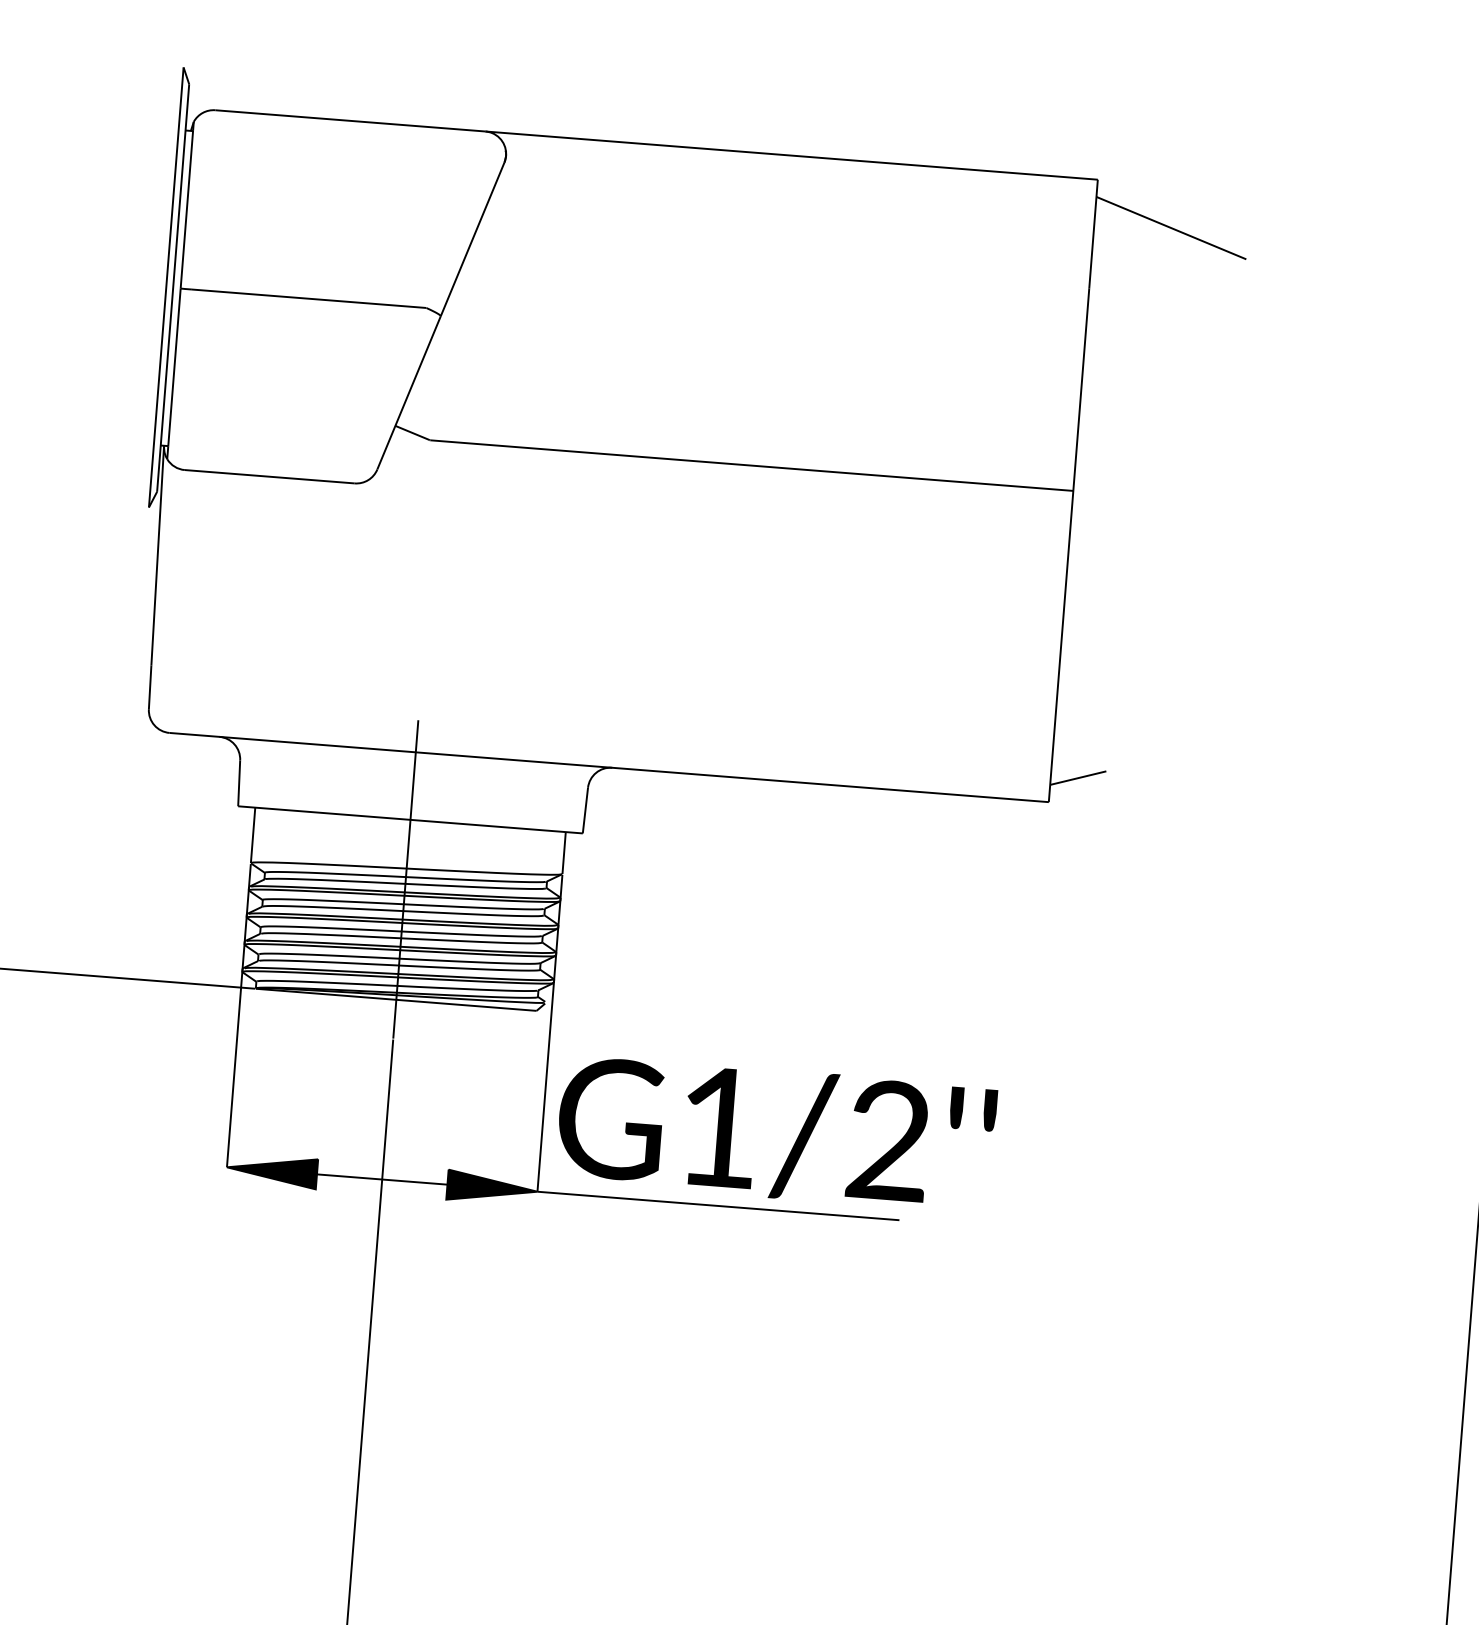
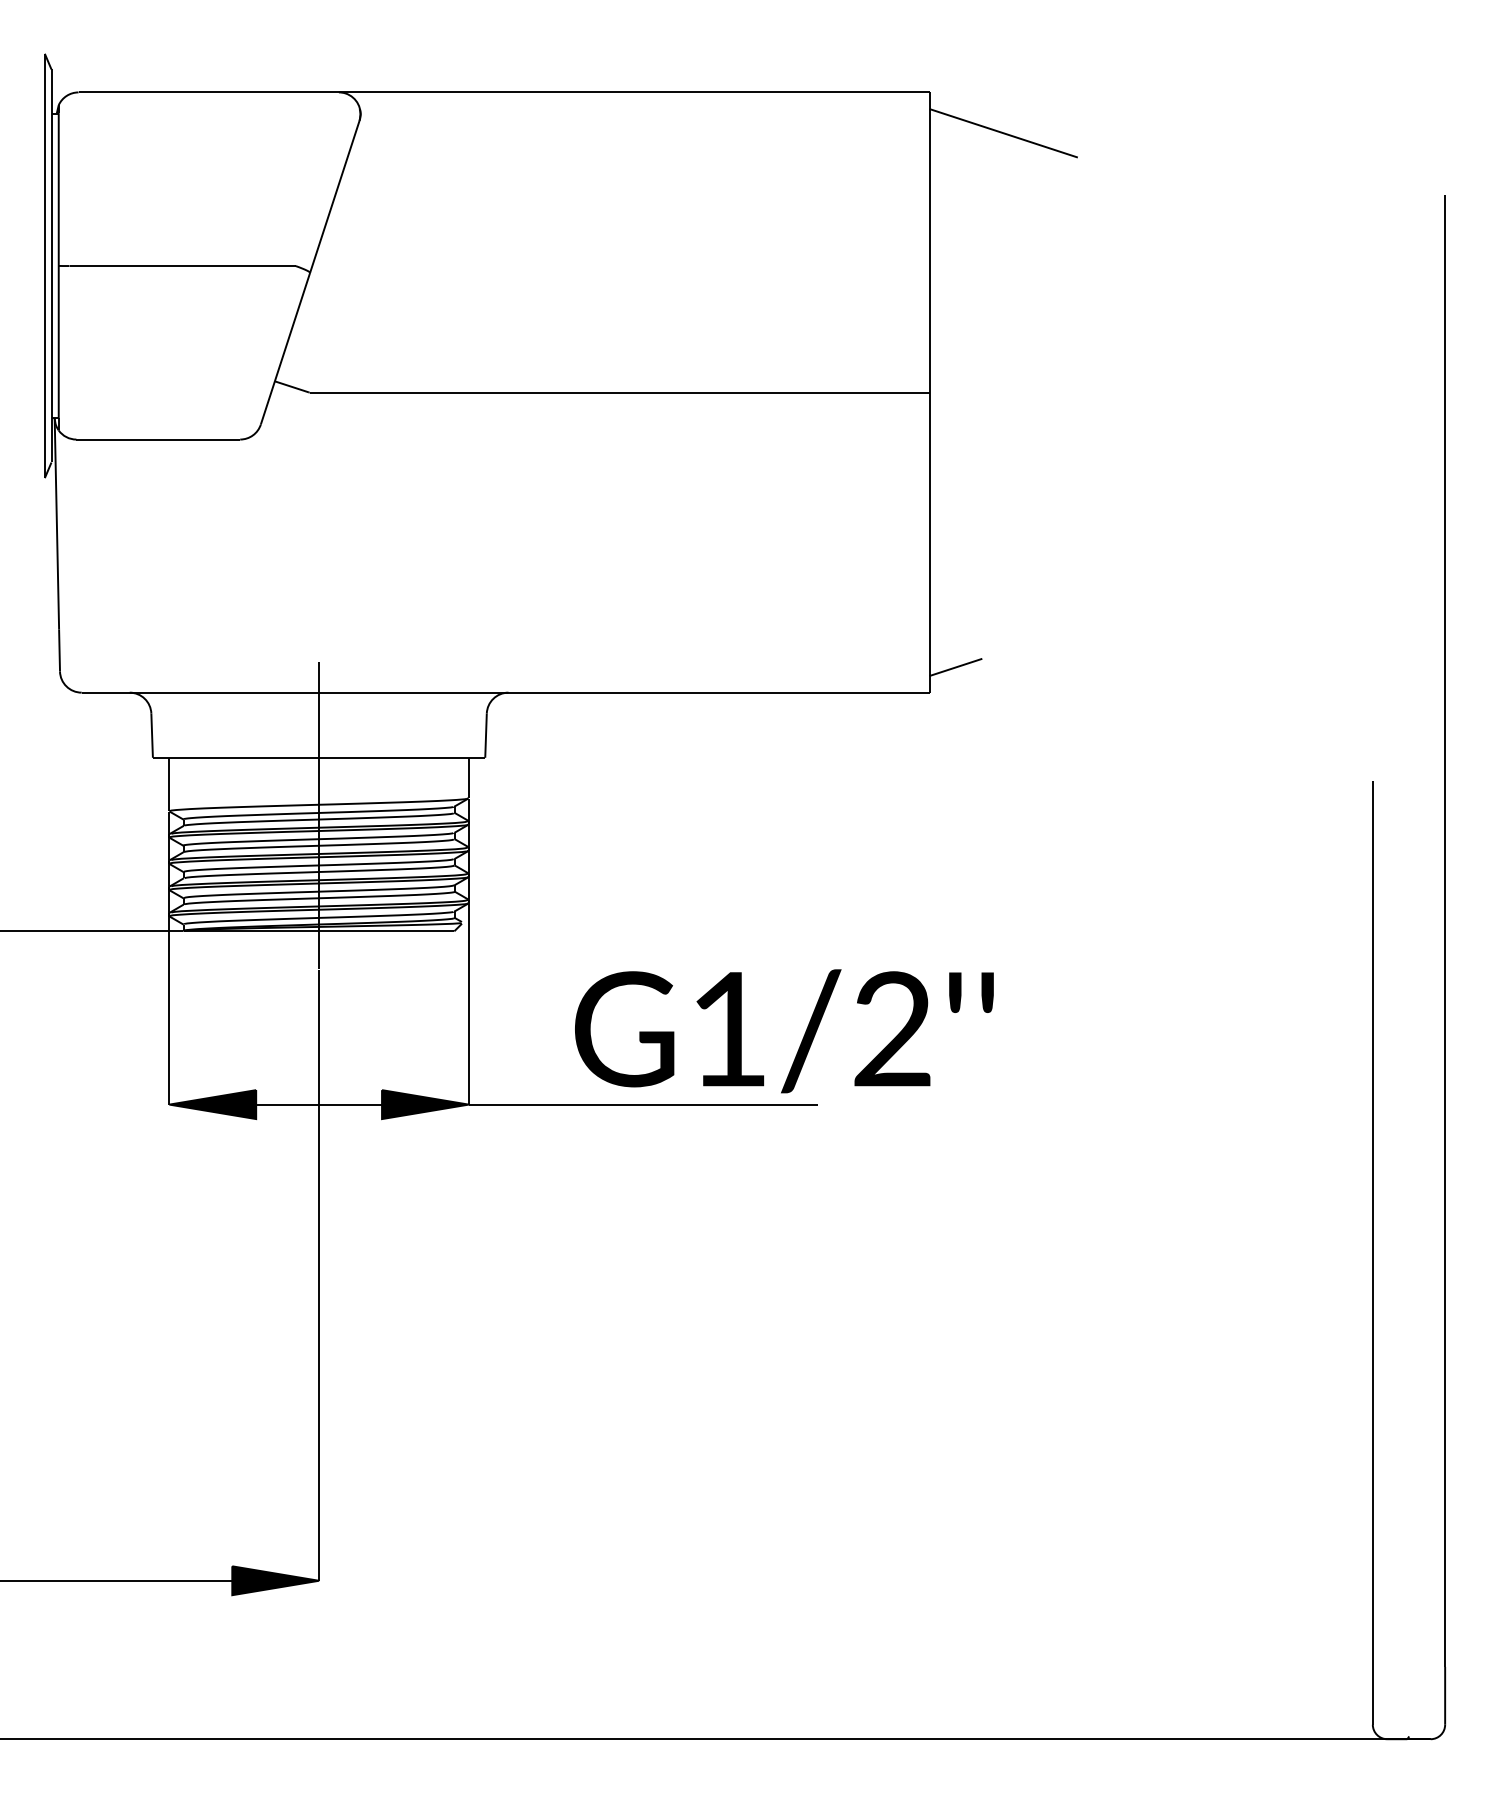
text: (776, 1134) -> (784, 1031), moved

